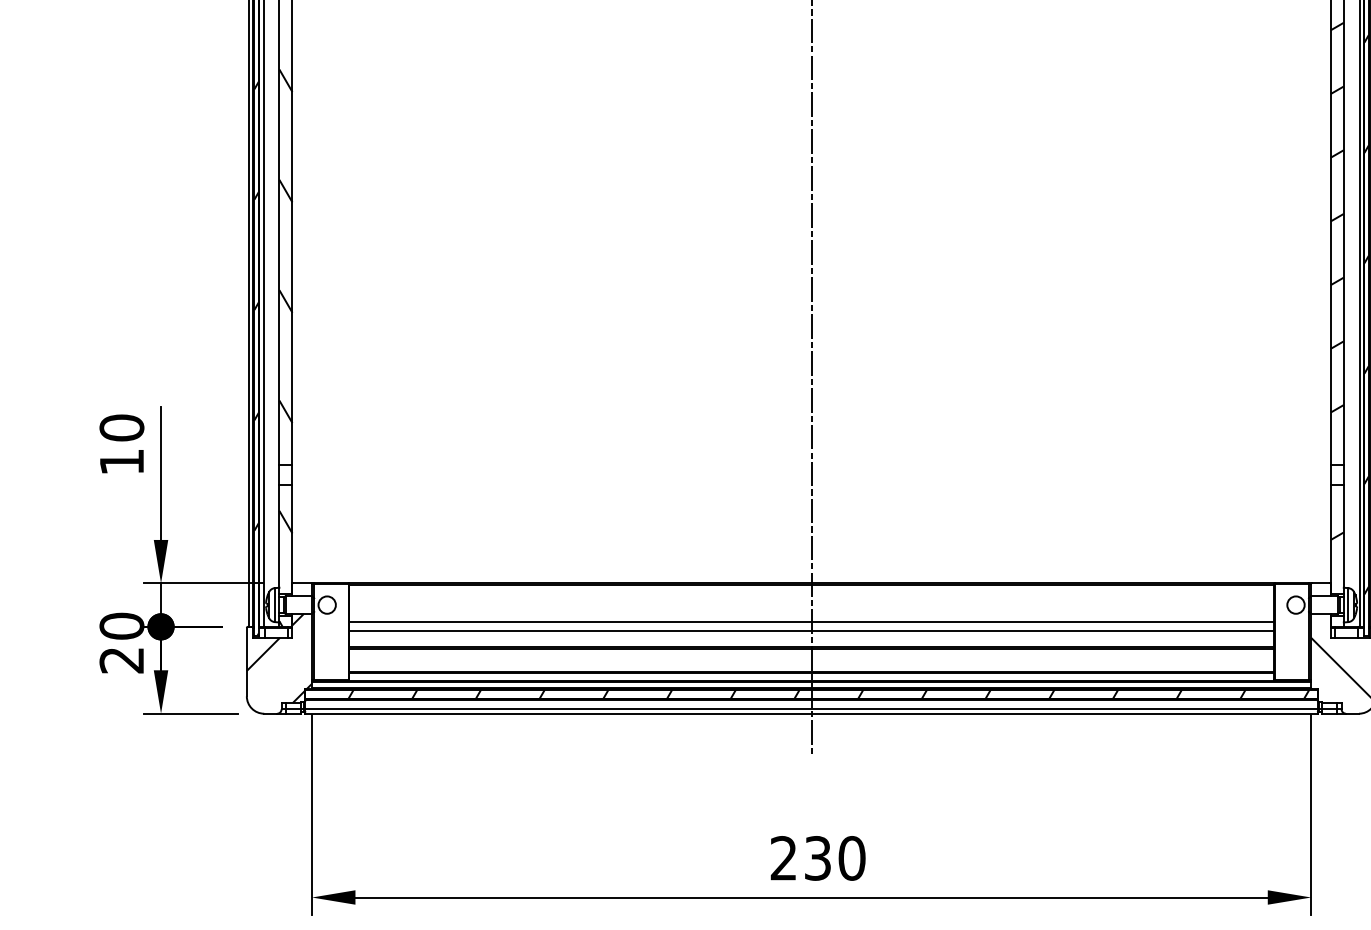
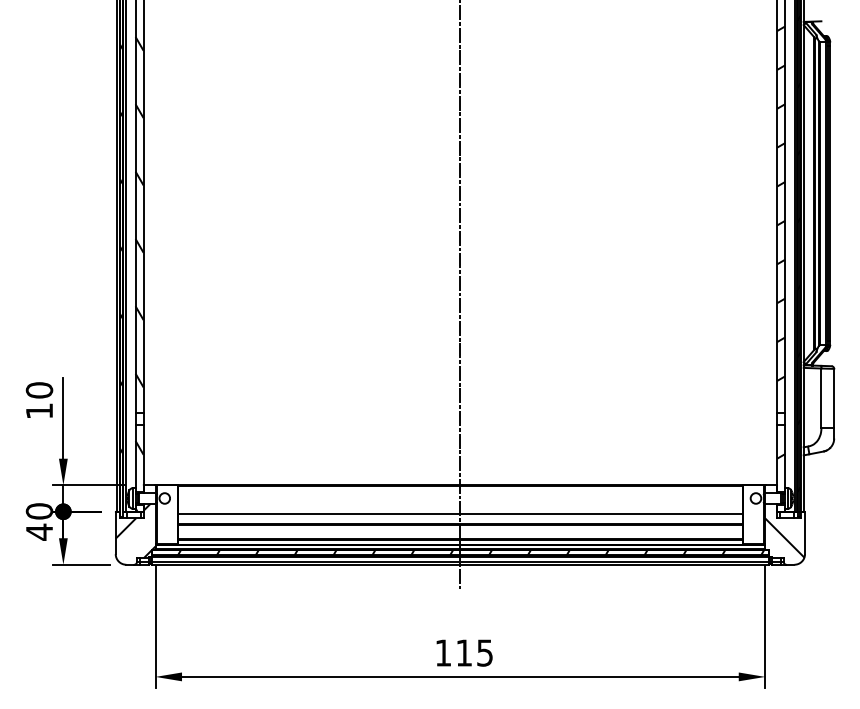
line: (811, 623) -> (460, 509), removed
text: (120, 659) -> (38, 531), 20 -> 40
text: (818, 857) -> (464, 652), 230 -> 115

